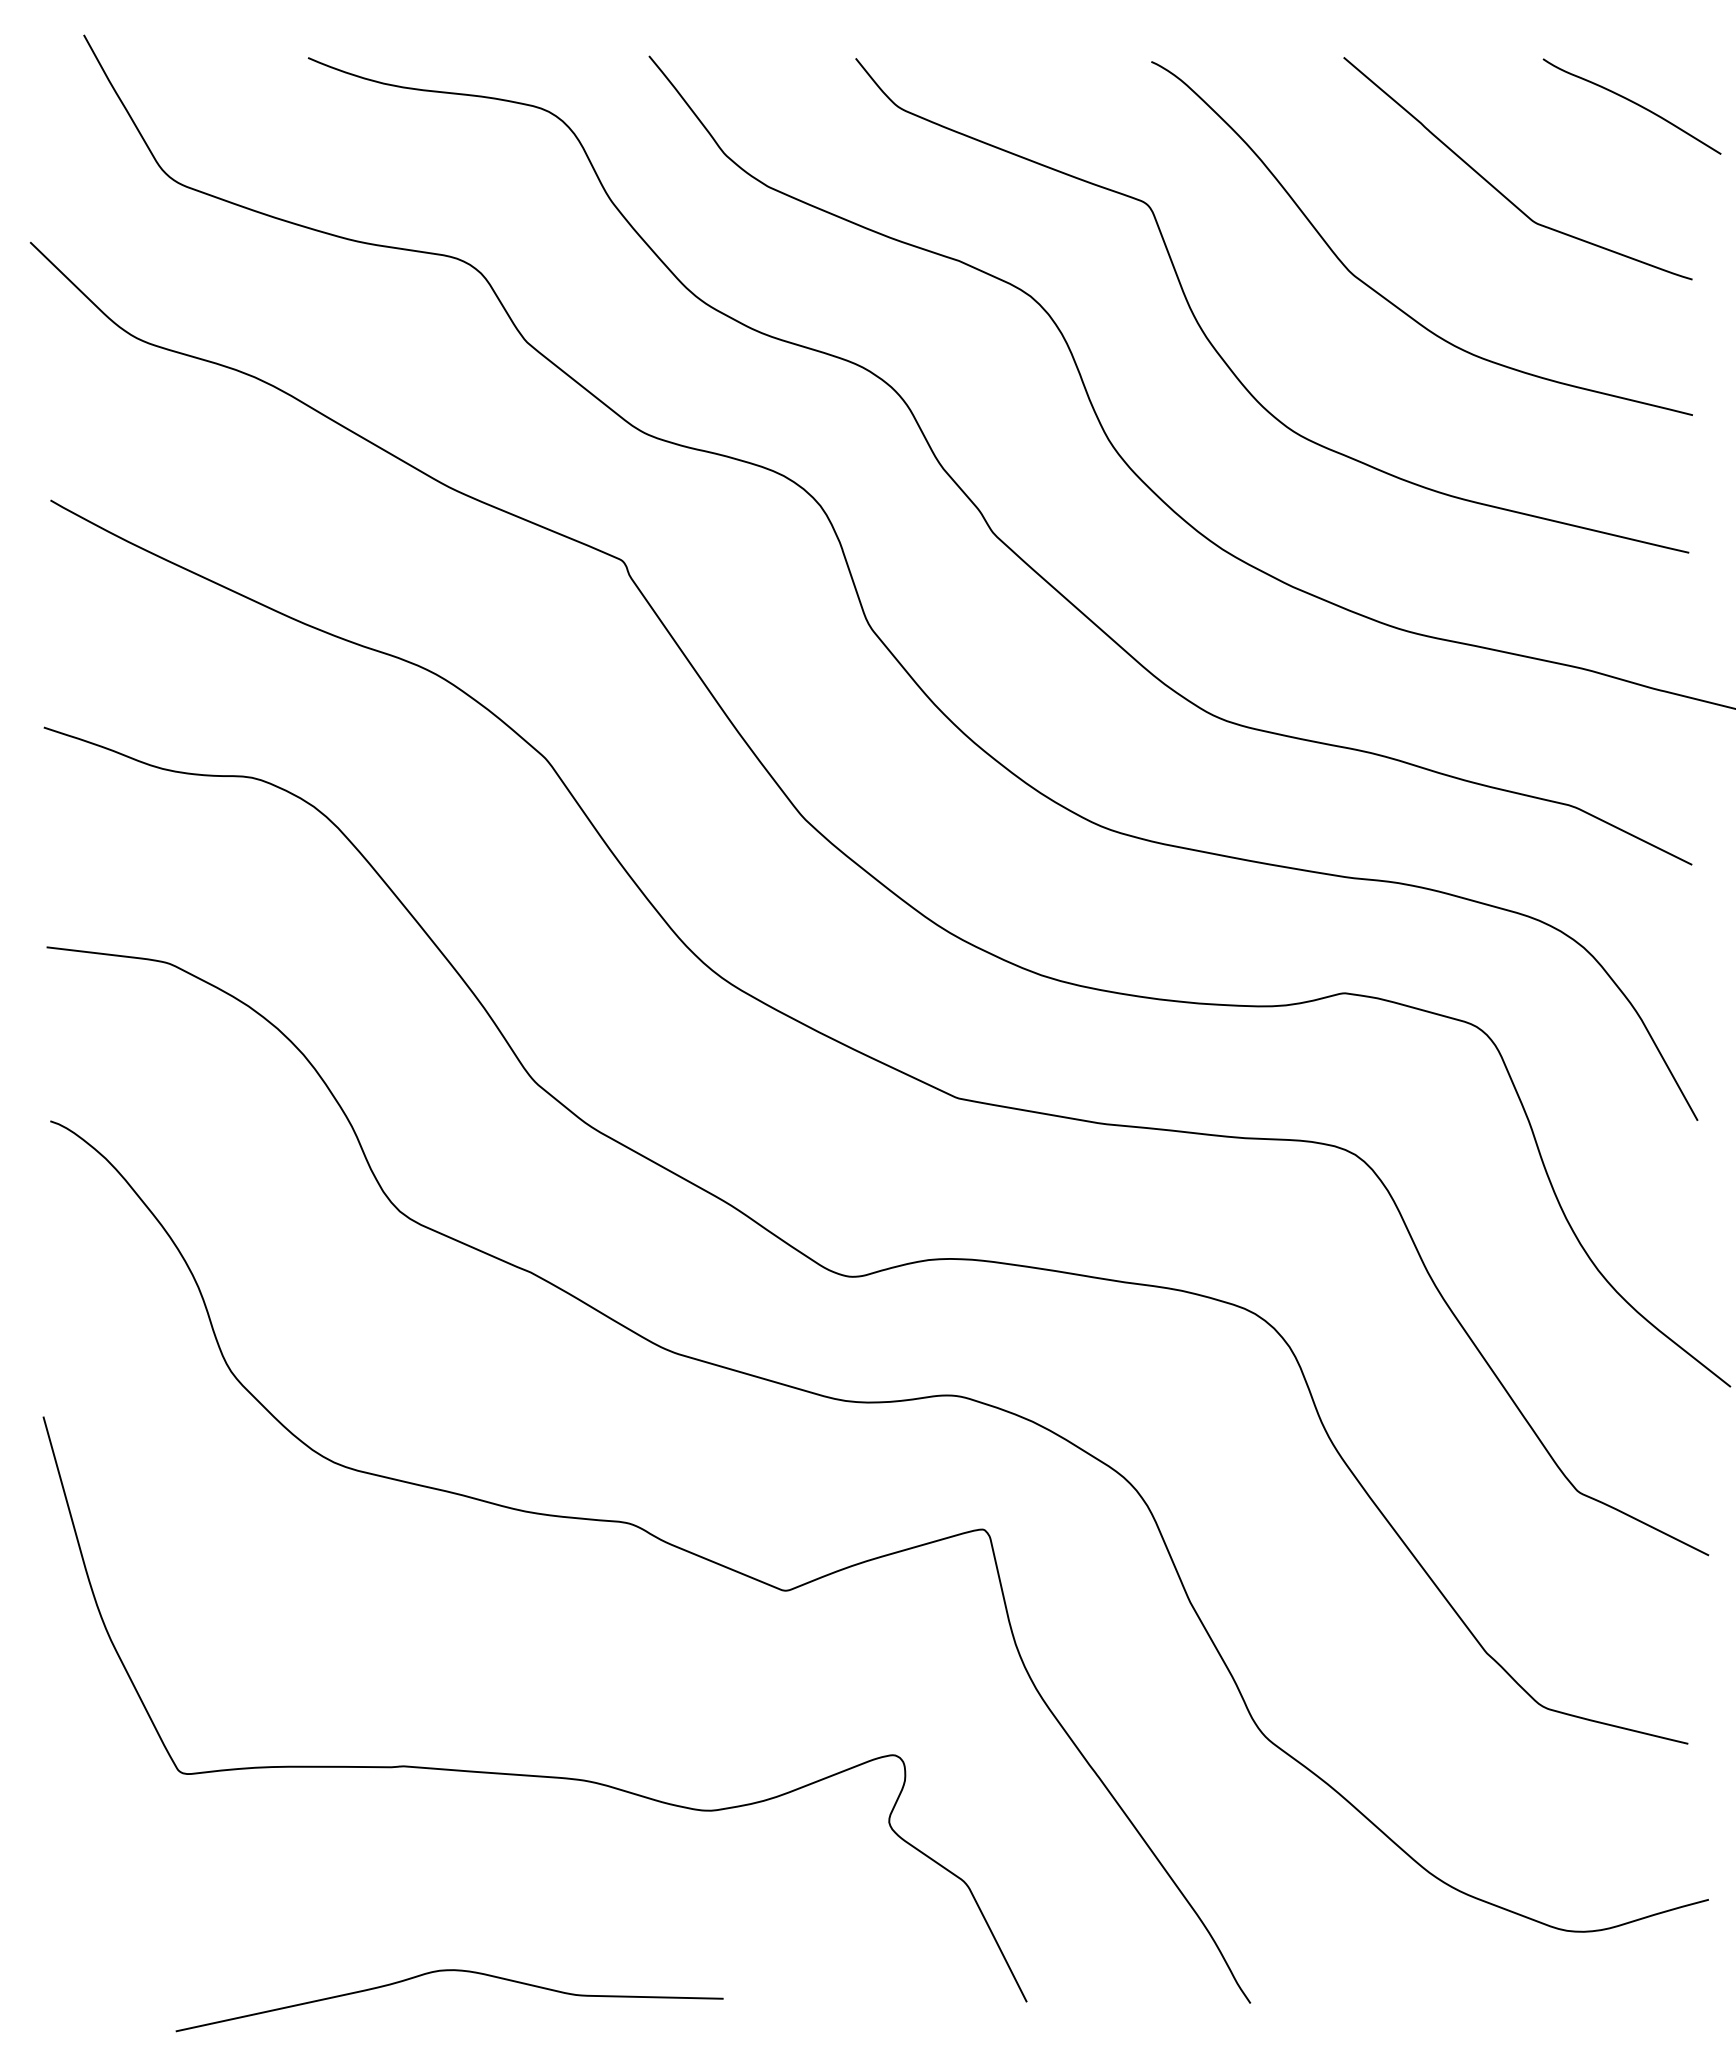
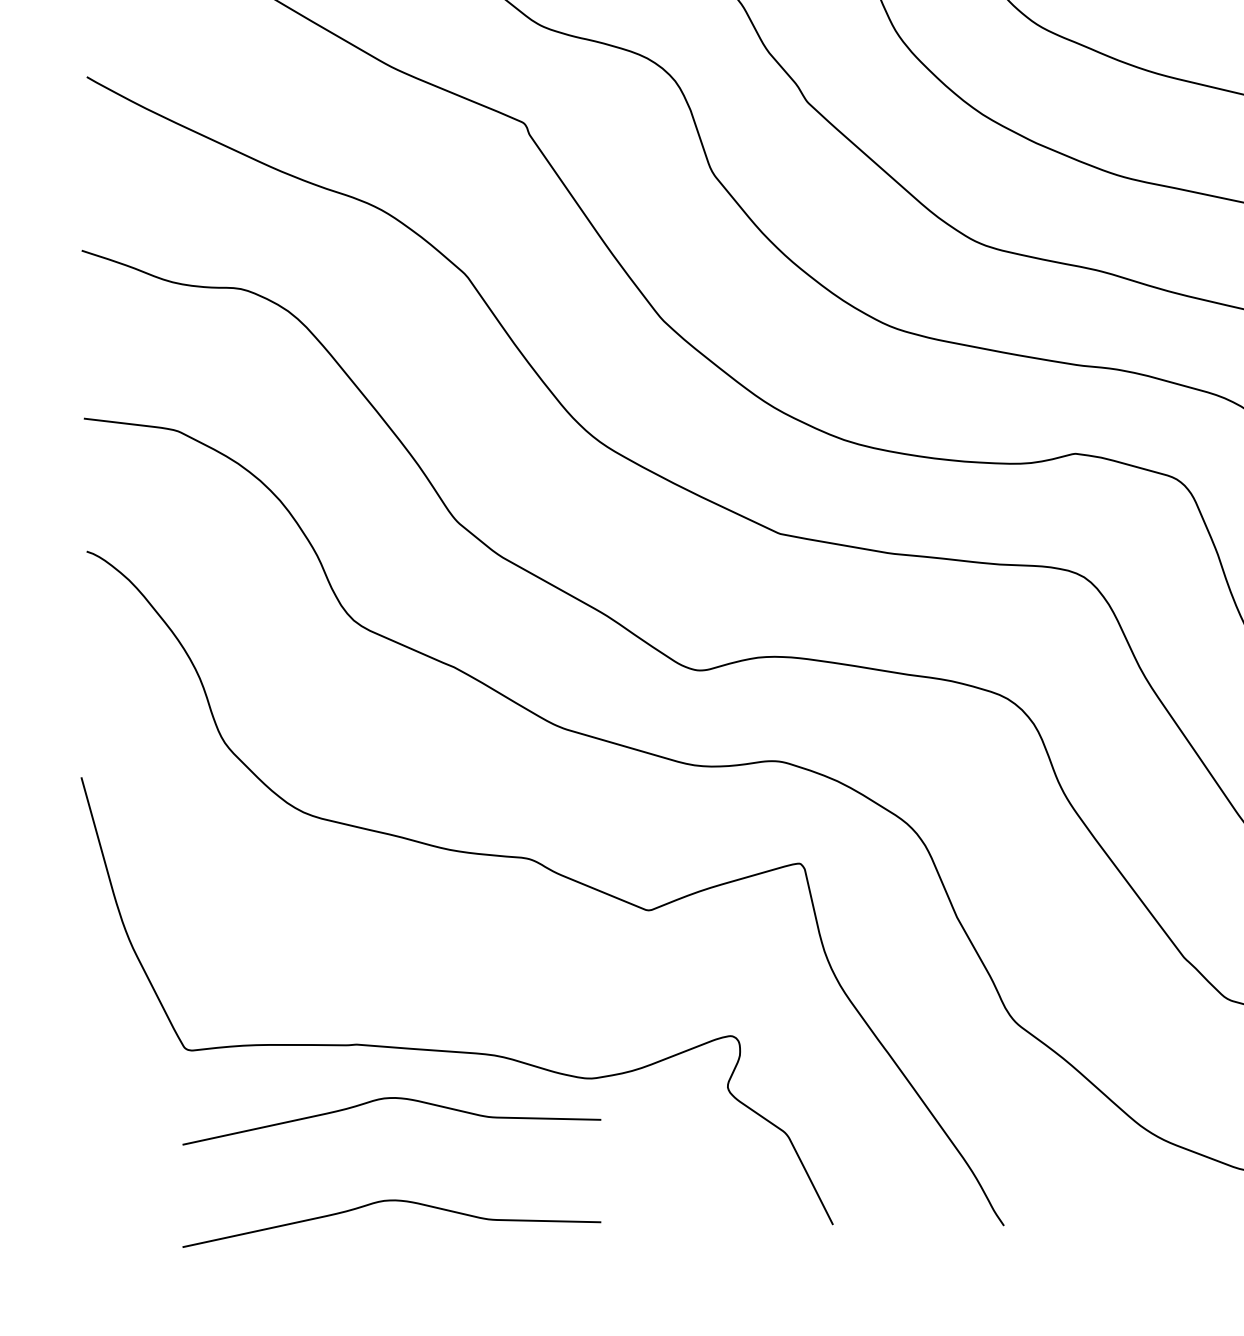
curve: (449, 1837) -> (391, 1099), added

